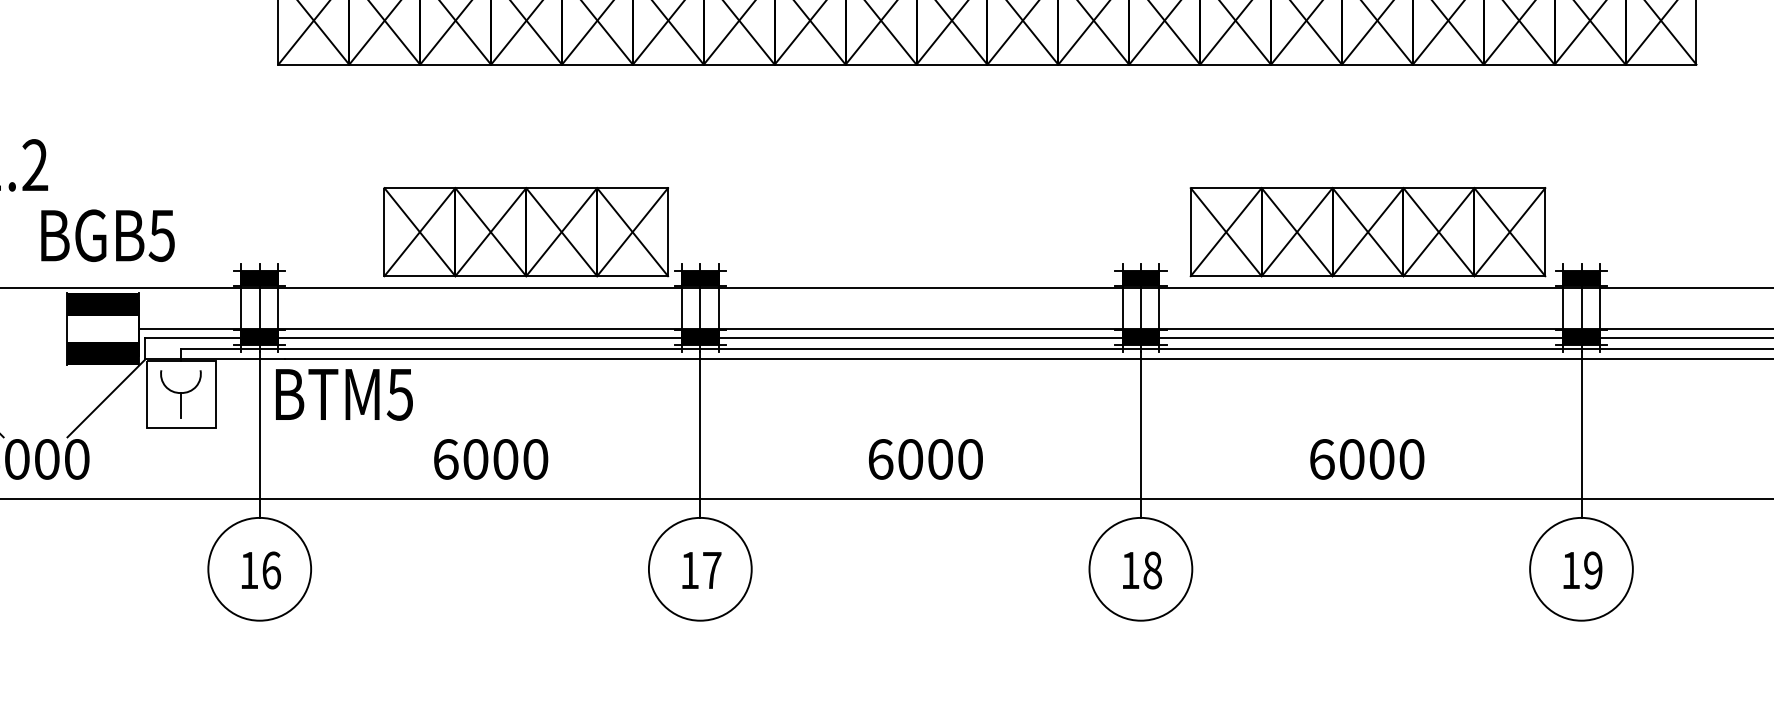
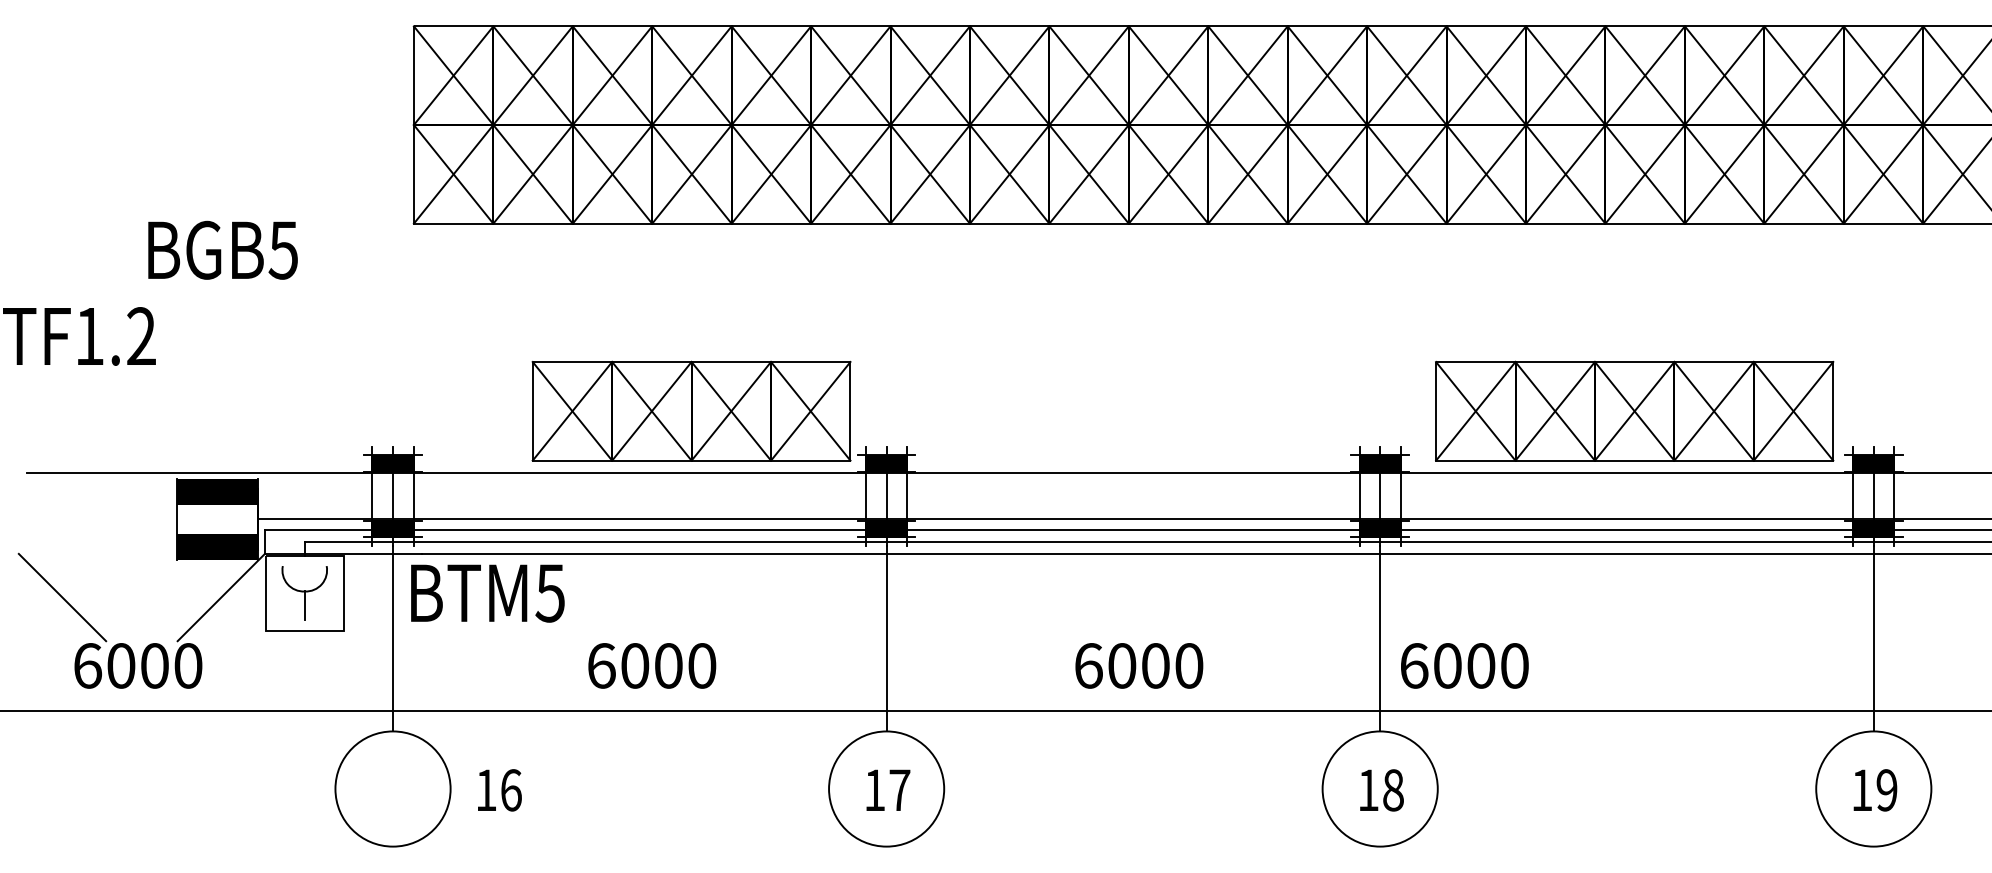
text: (107, 234) -> (222, 249), moved
text: (1366, 459) -> (1464, 665), moved
text: (261, 570) -> (499, 790), moved

